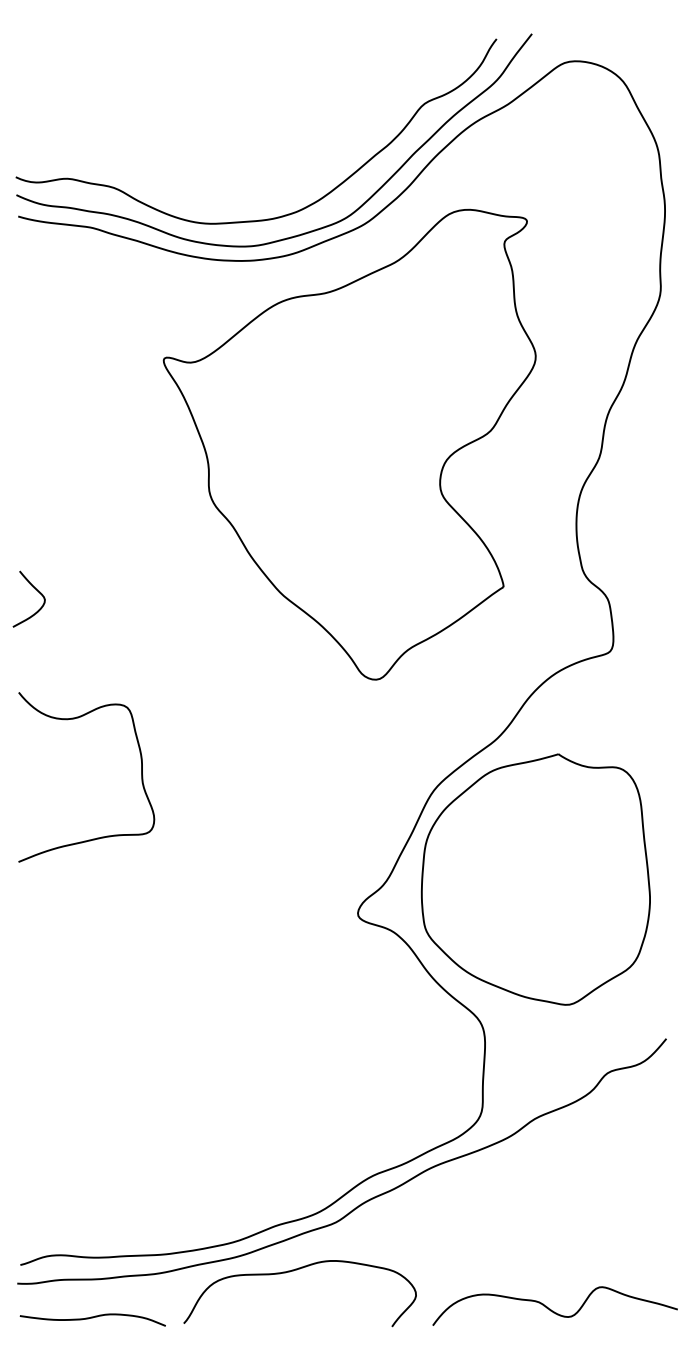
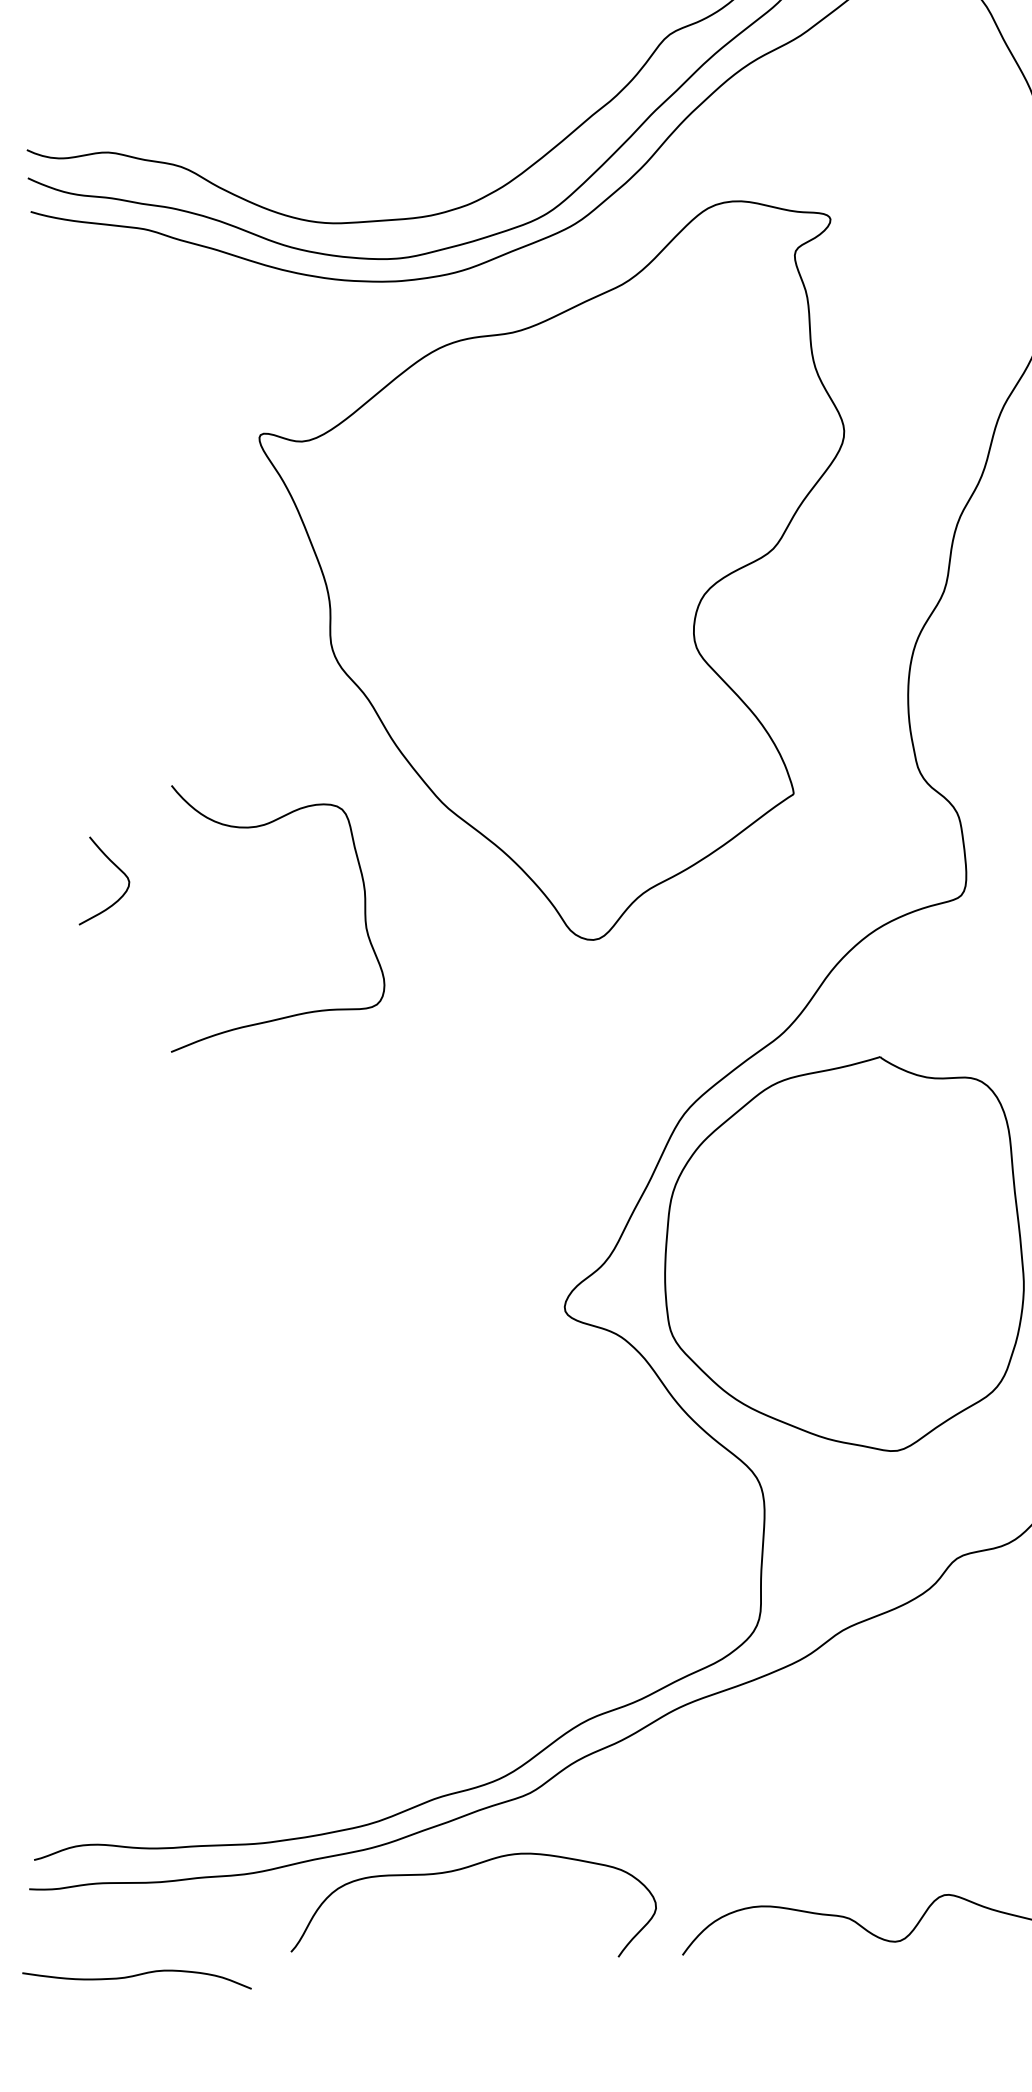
curve: (36, 590) -> (116, 867), moved
curve: (141, 777) -> (364, 919), moved
curve: (92, 1318) -> (136, 1977), moved

